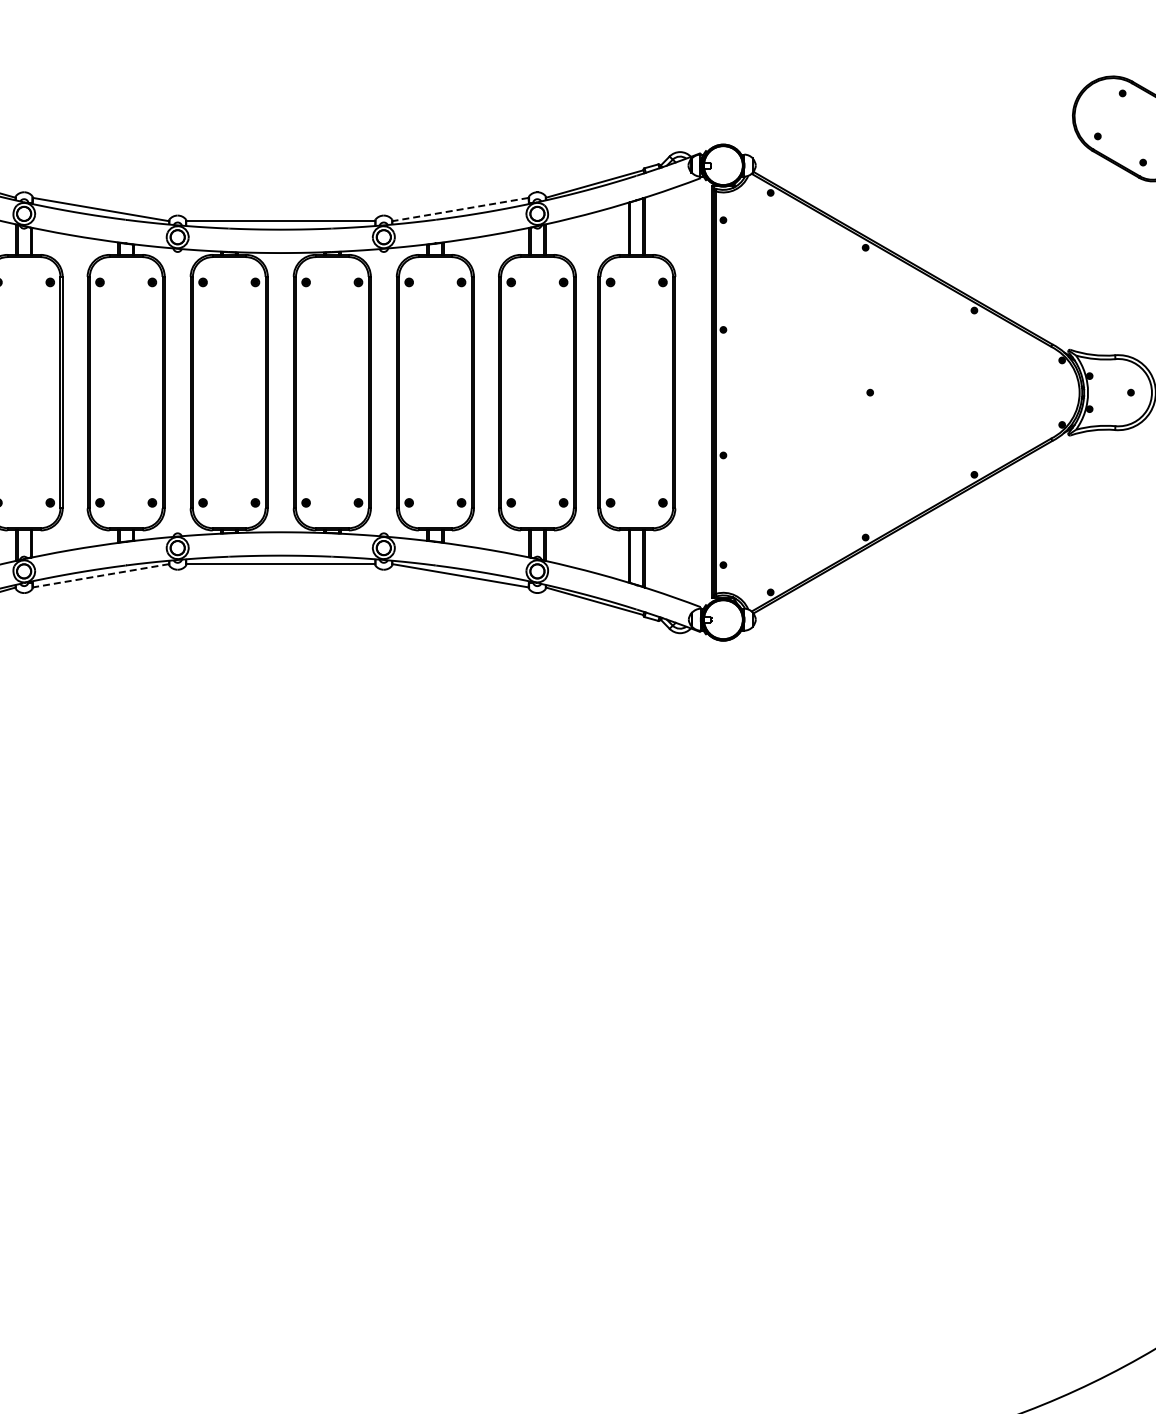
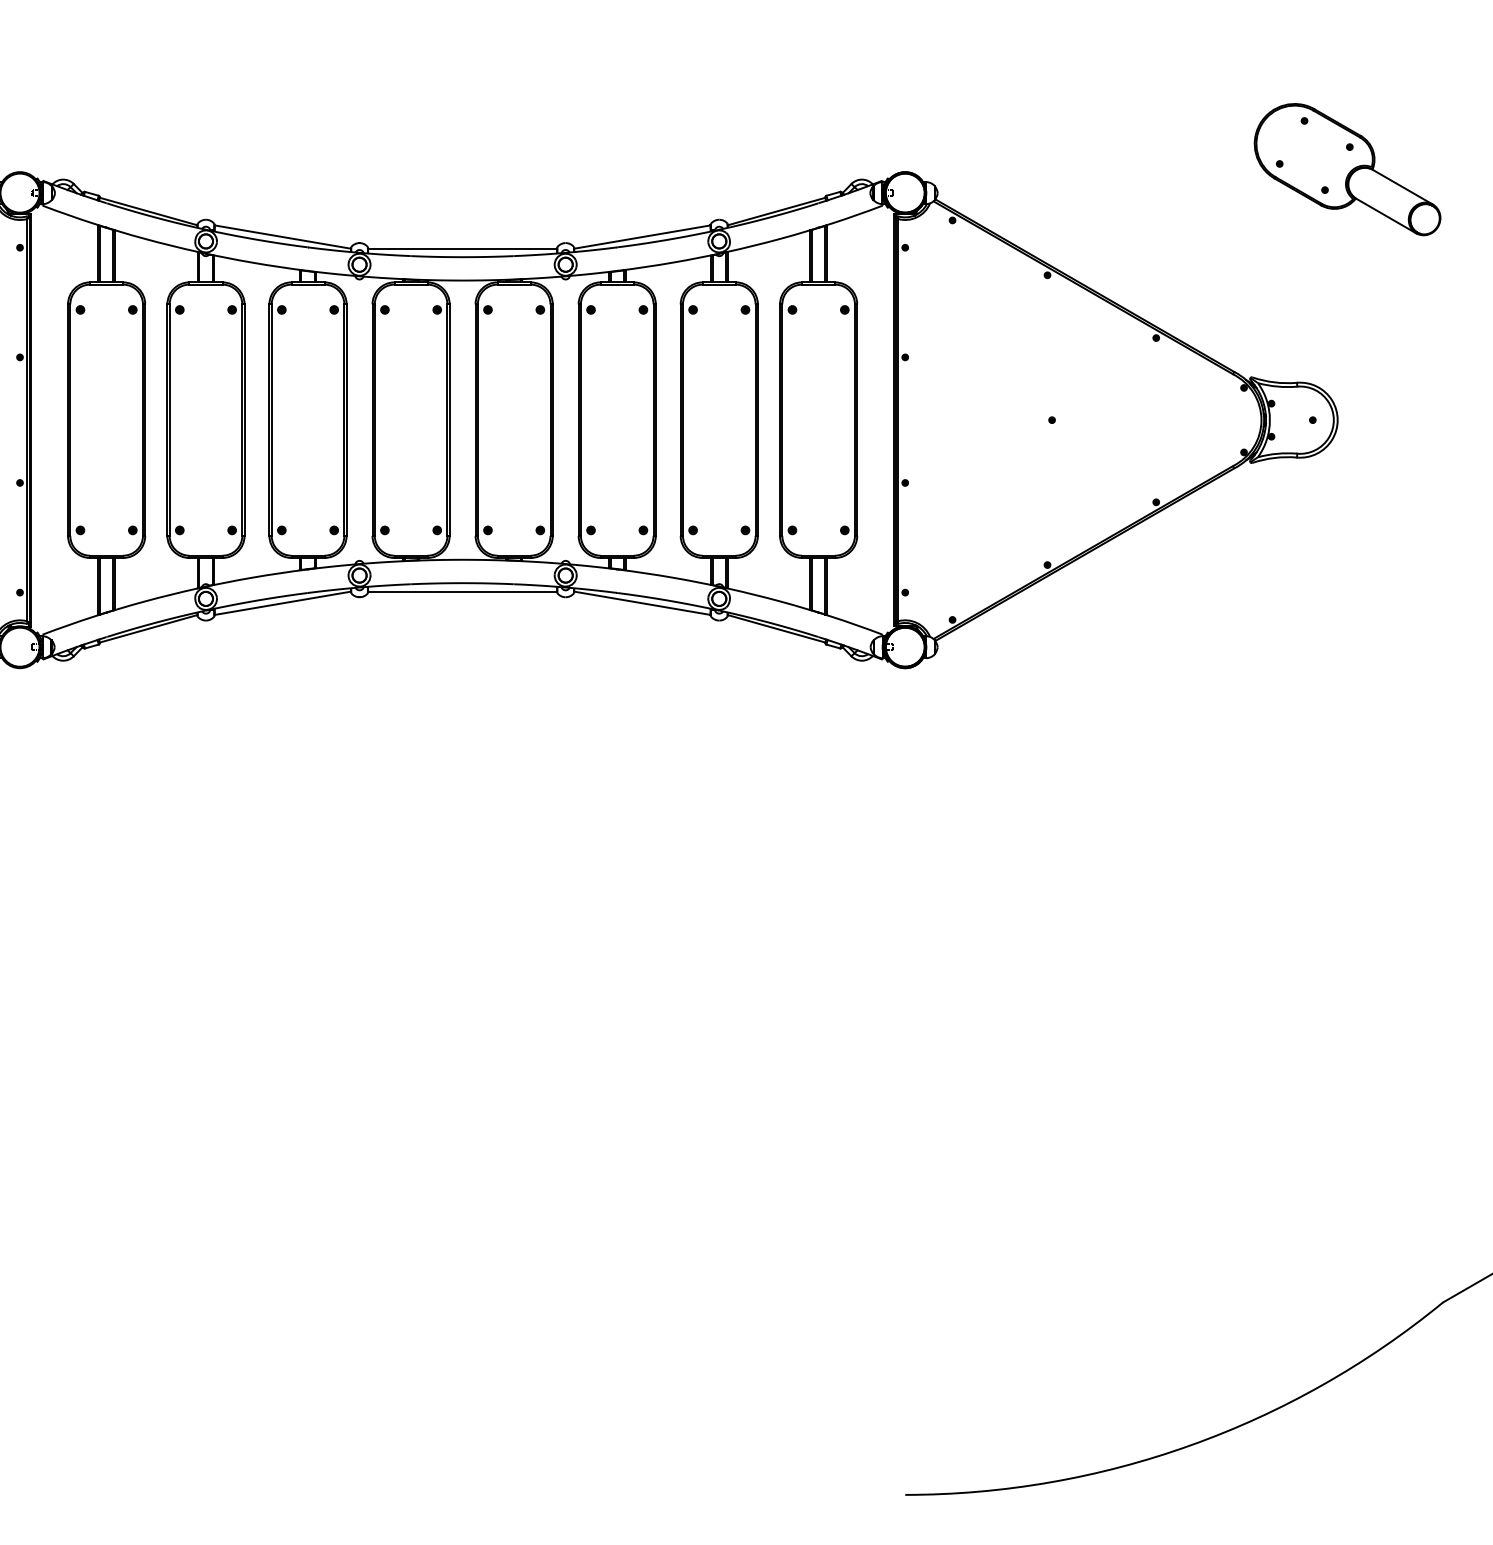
line: (459, 209) -> (641, 237), dashed -> solid
line: (100, 575) -> (282, 603), dashed -> solid

